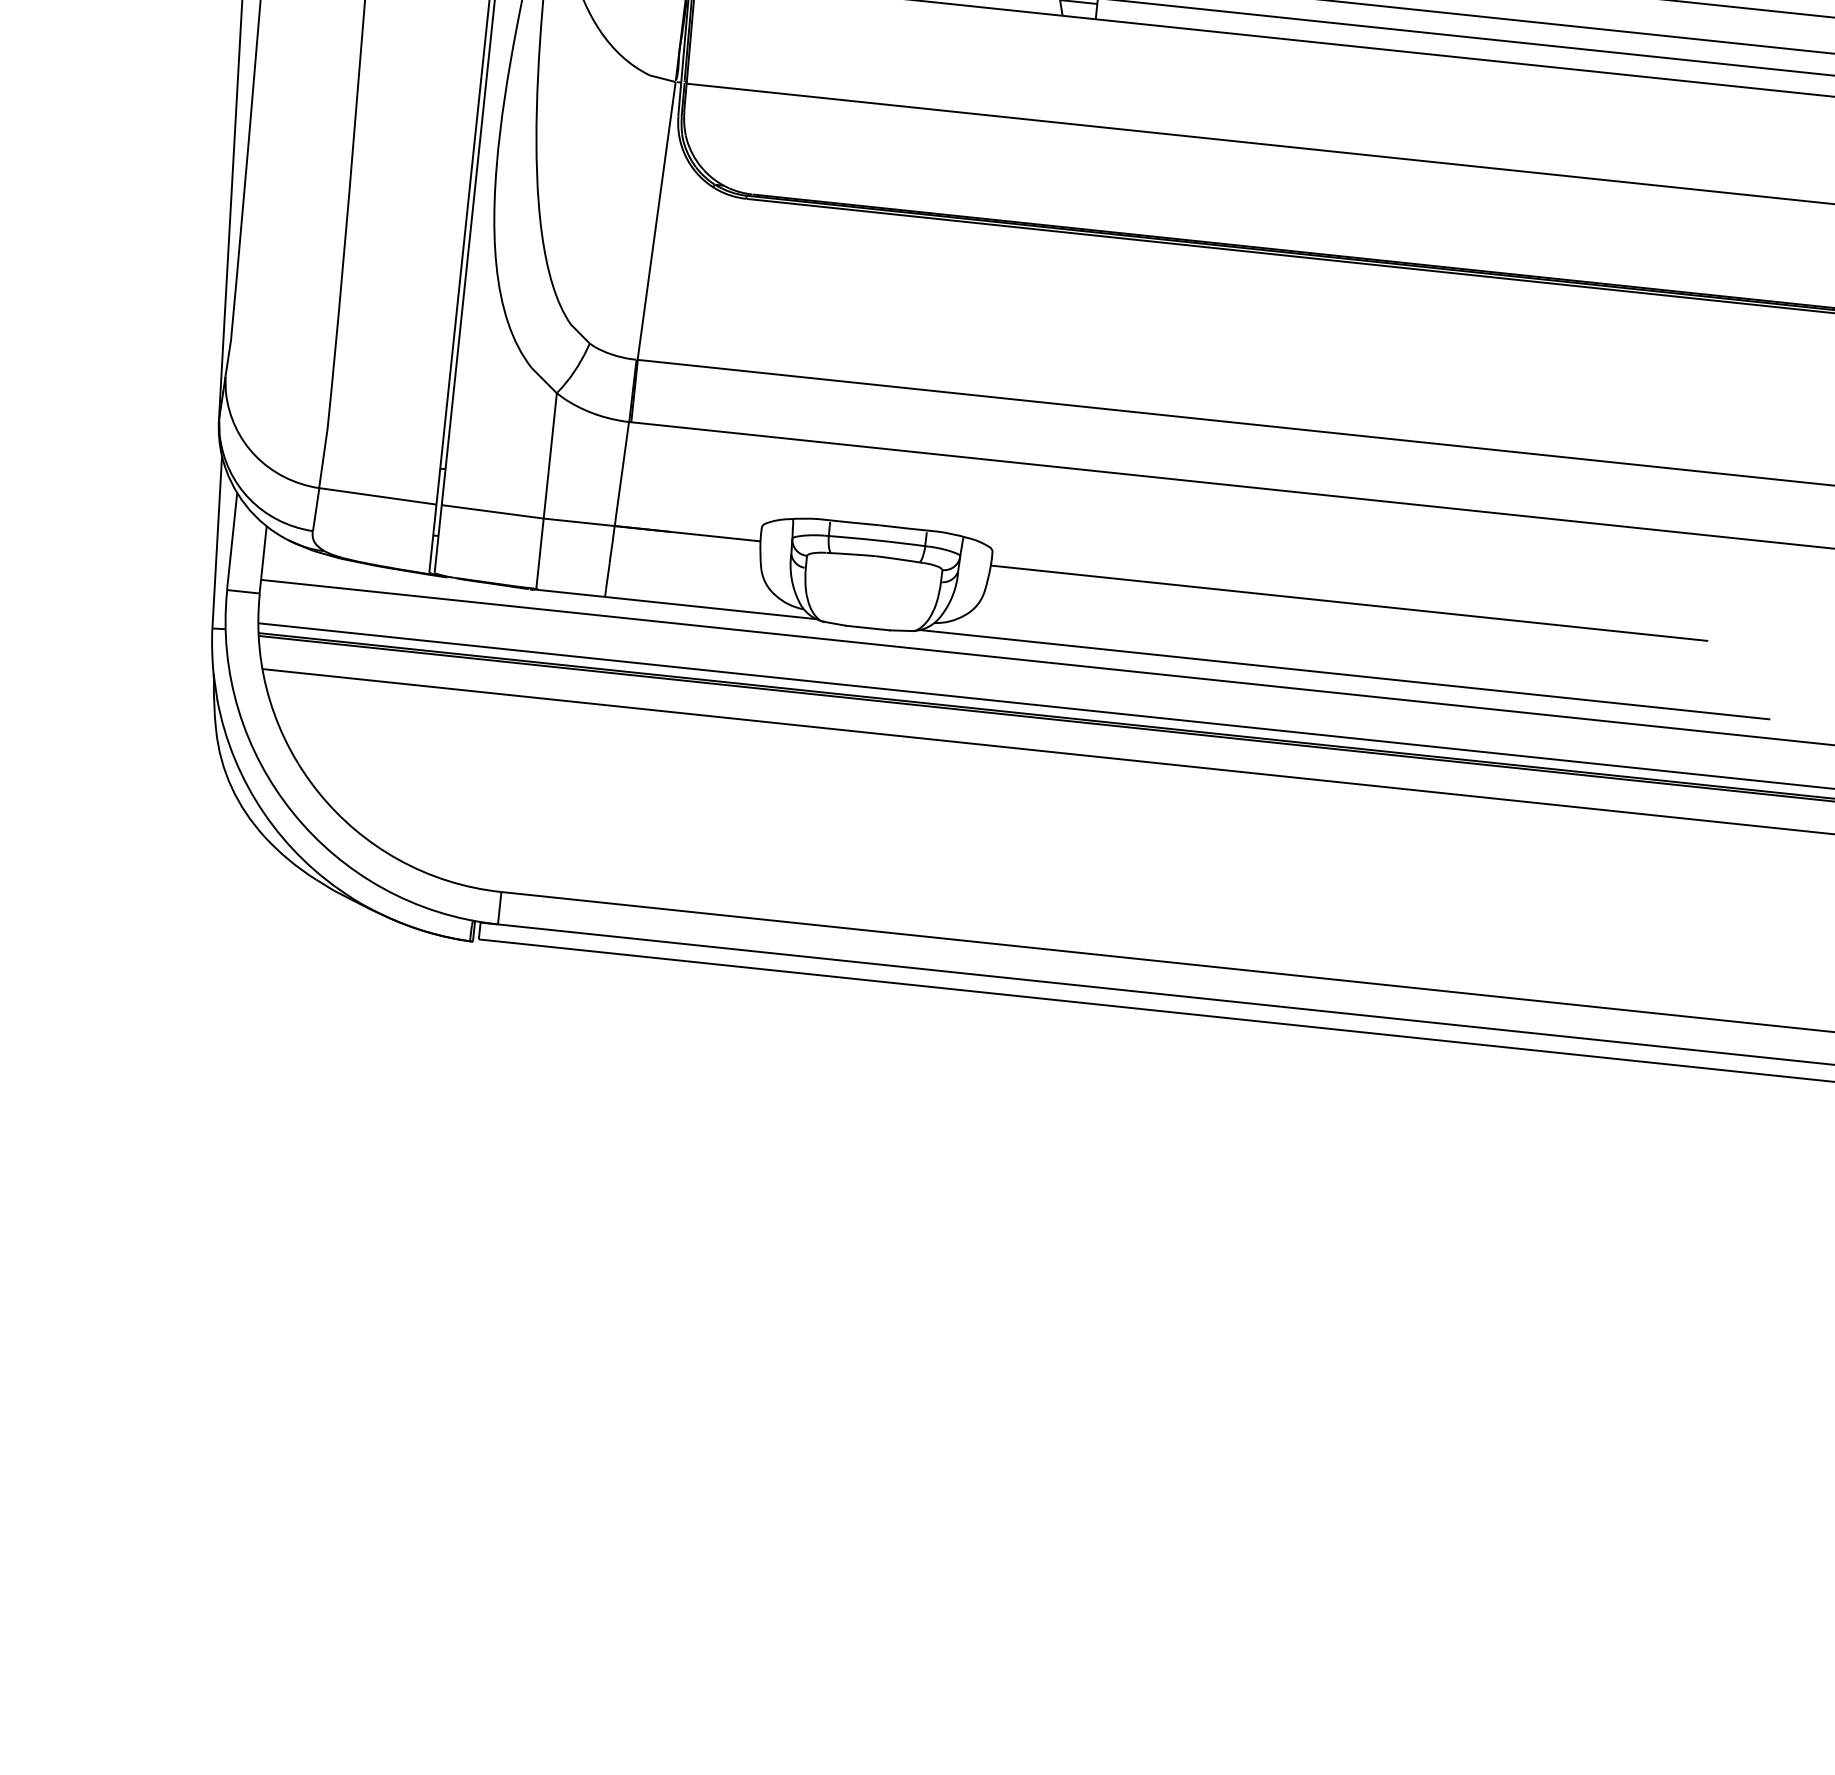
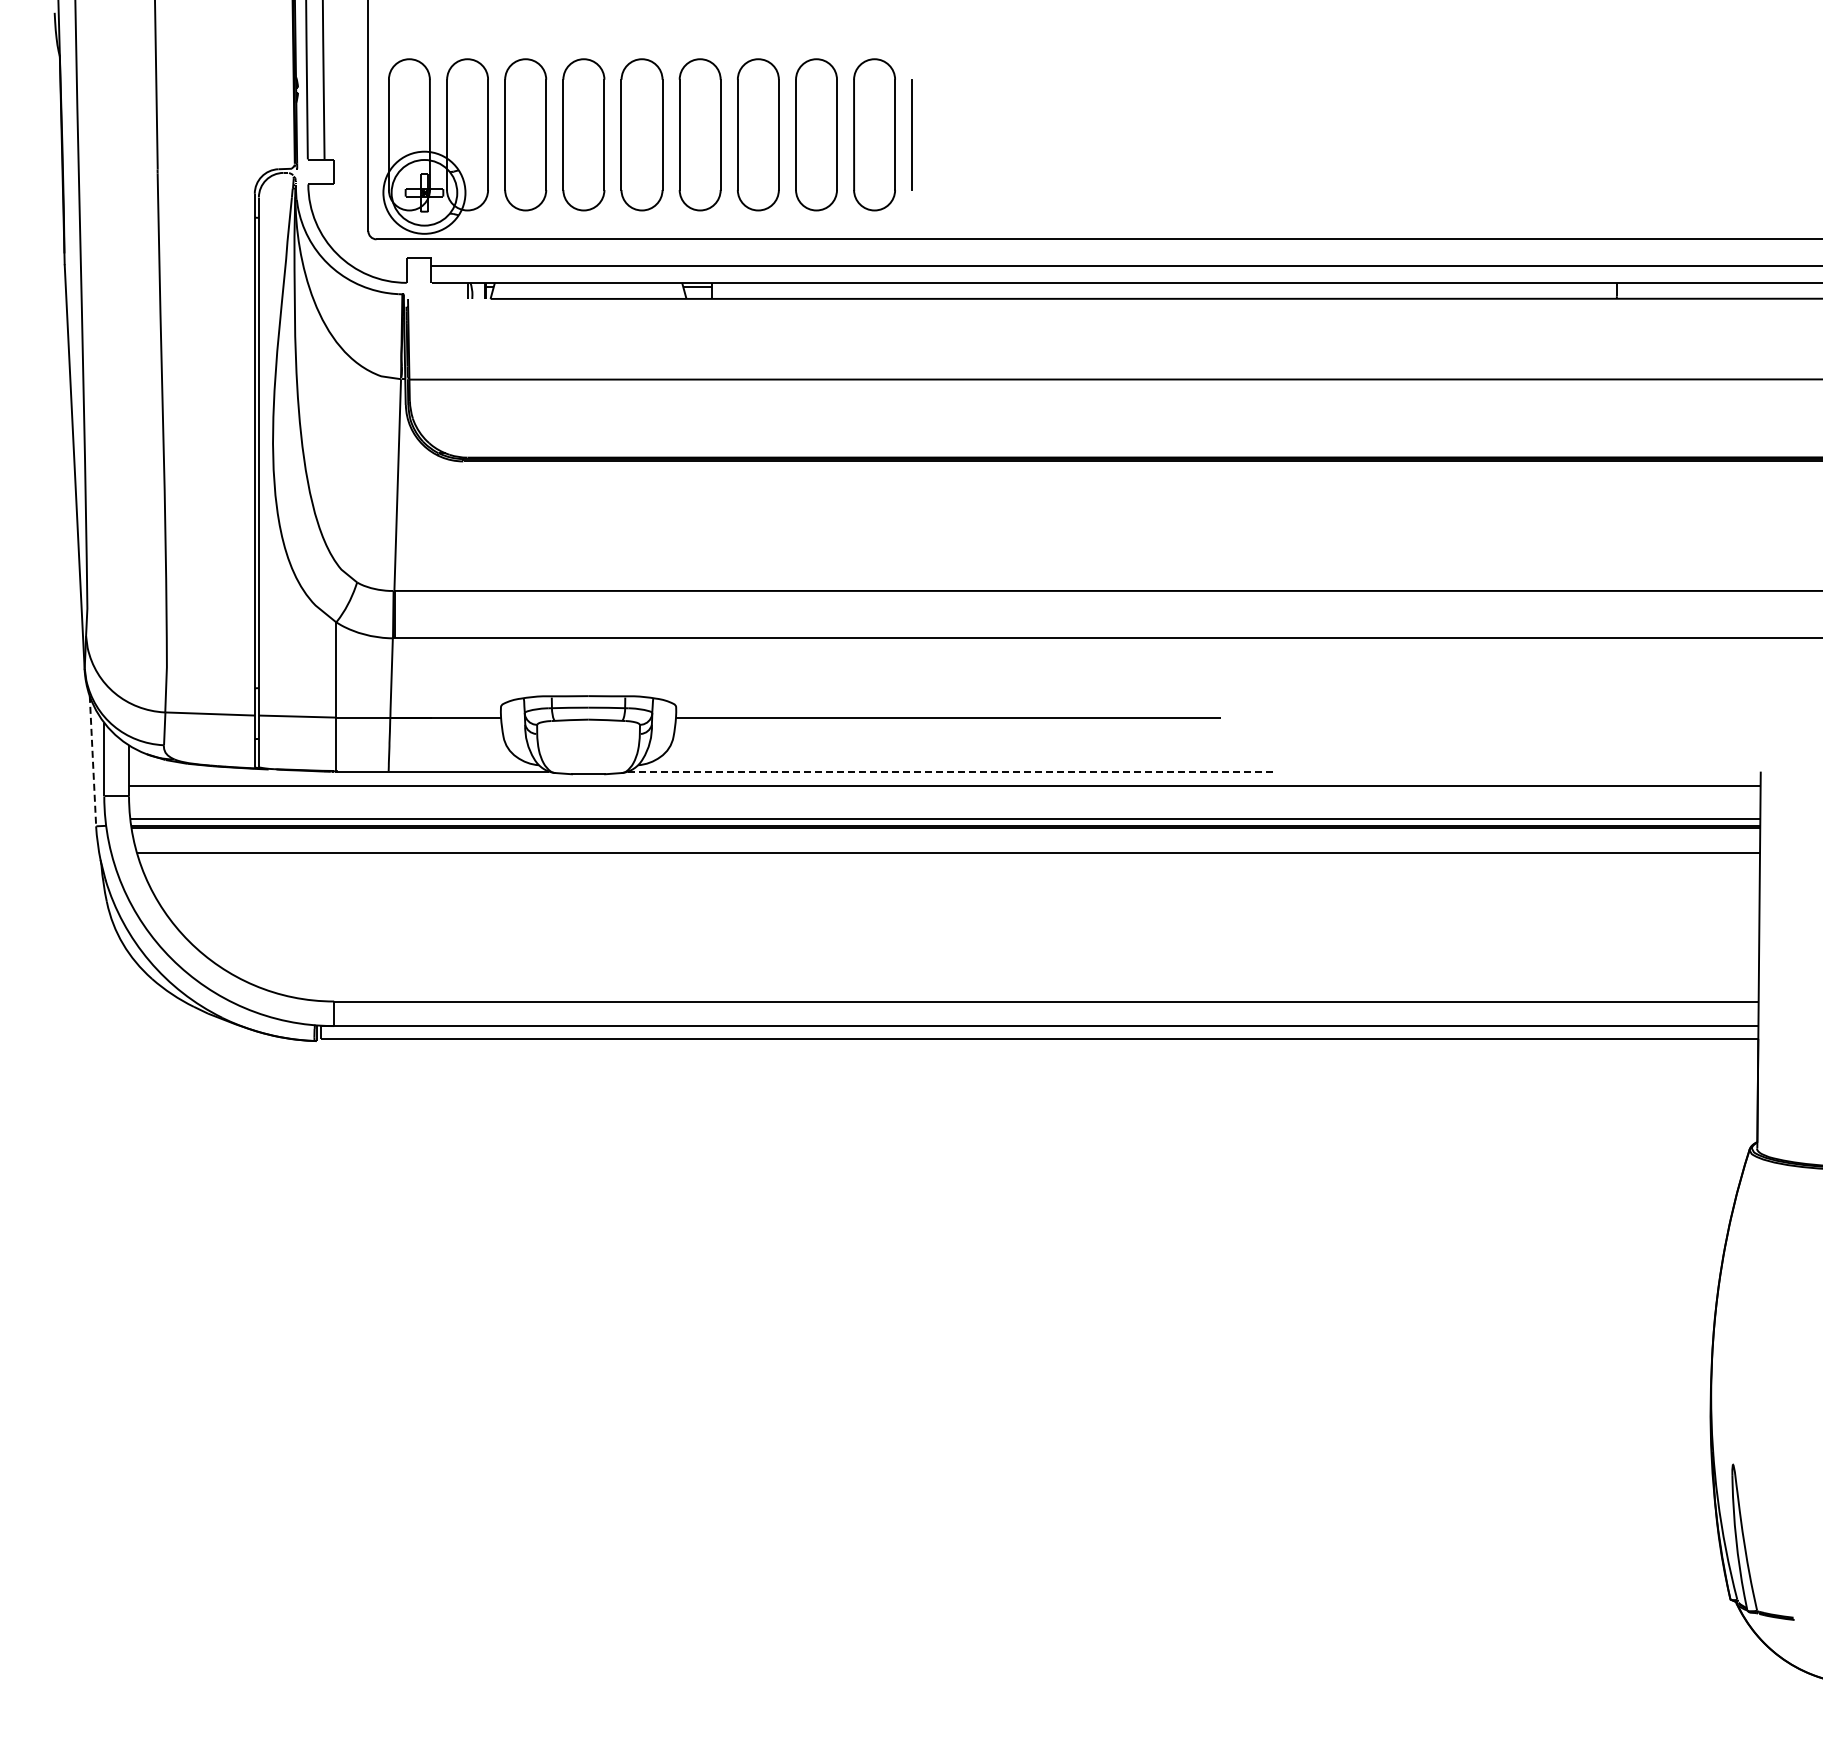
line: (216, 542) -> (92, 761), solid -> dashed
line: (1344, 674) -> (950, 771), solid -> dashed

